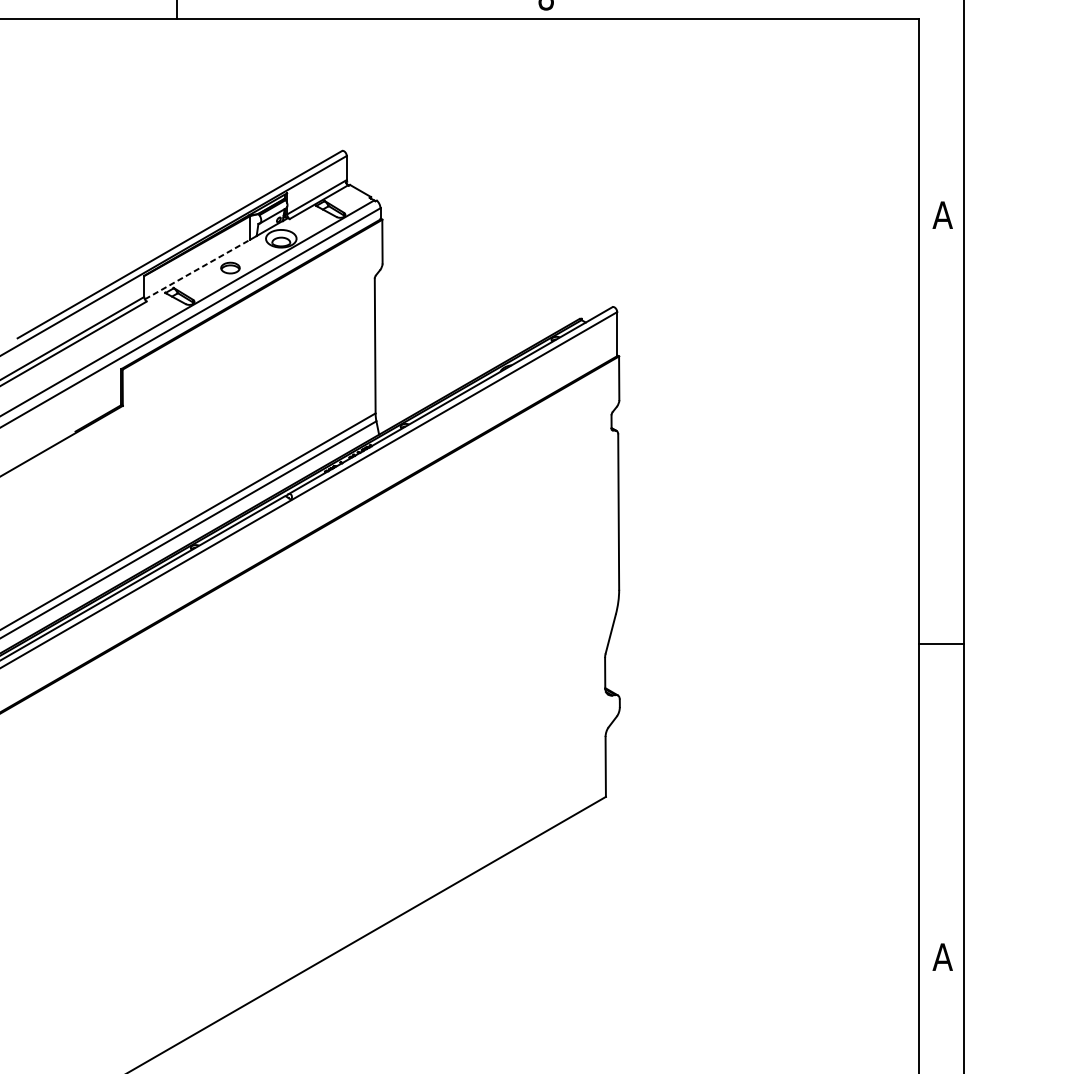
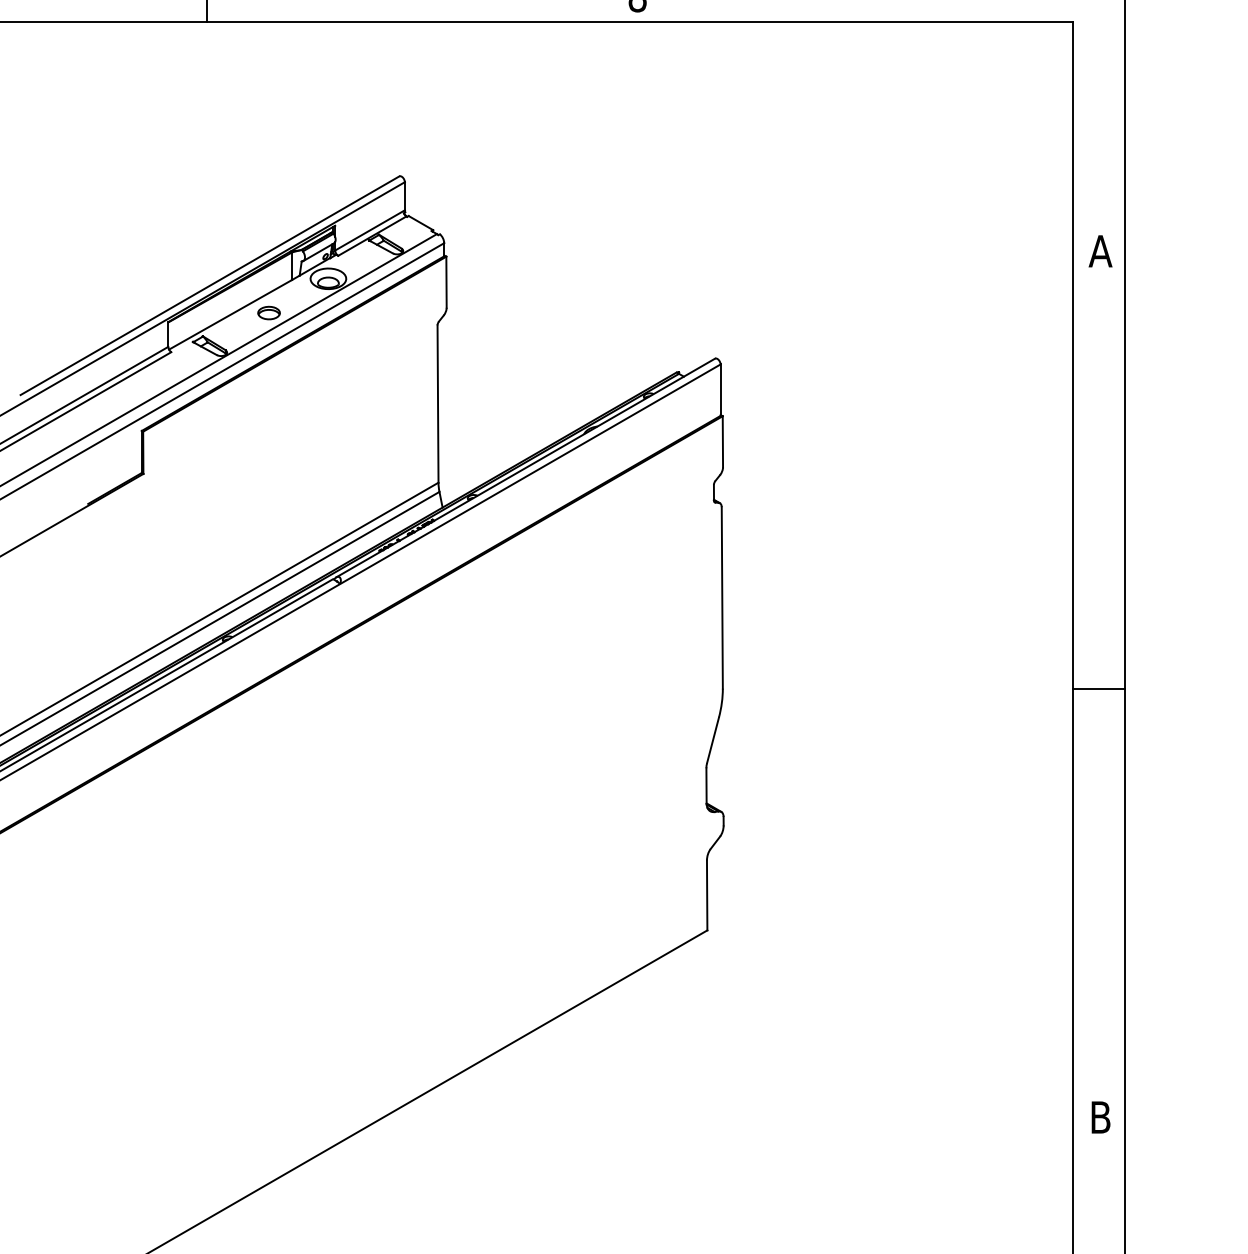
line: (197, 269) -> (230, 314), dashed -> solid
line: (940, 644) -> (1098, 689), moved
text: (942, 957) -> (1100, 1117), A -> B

